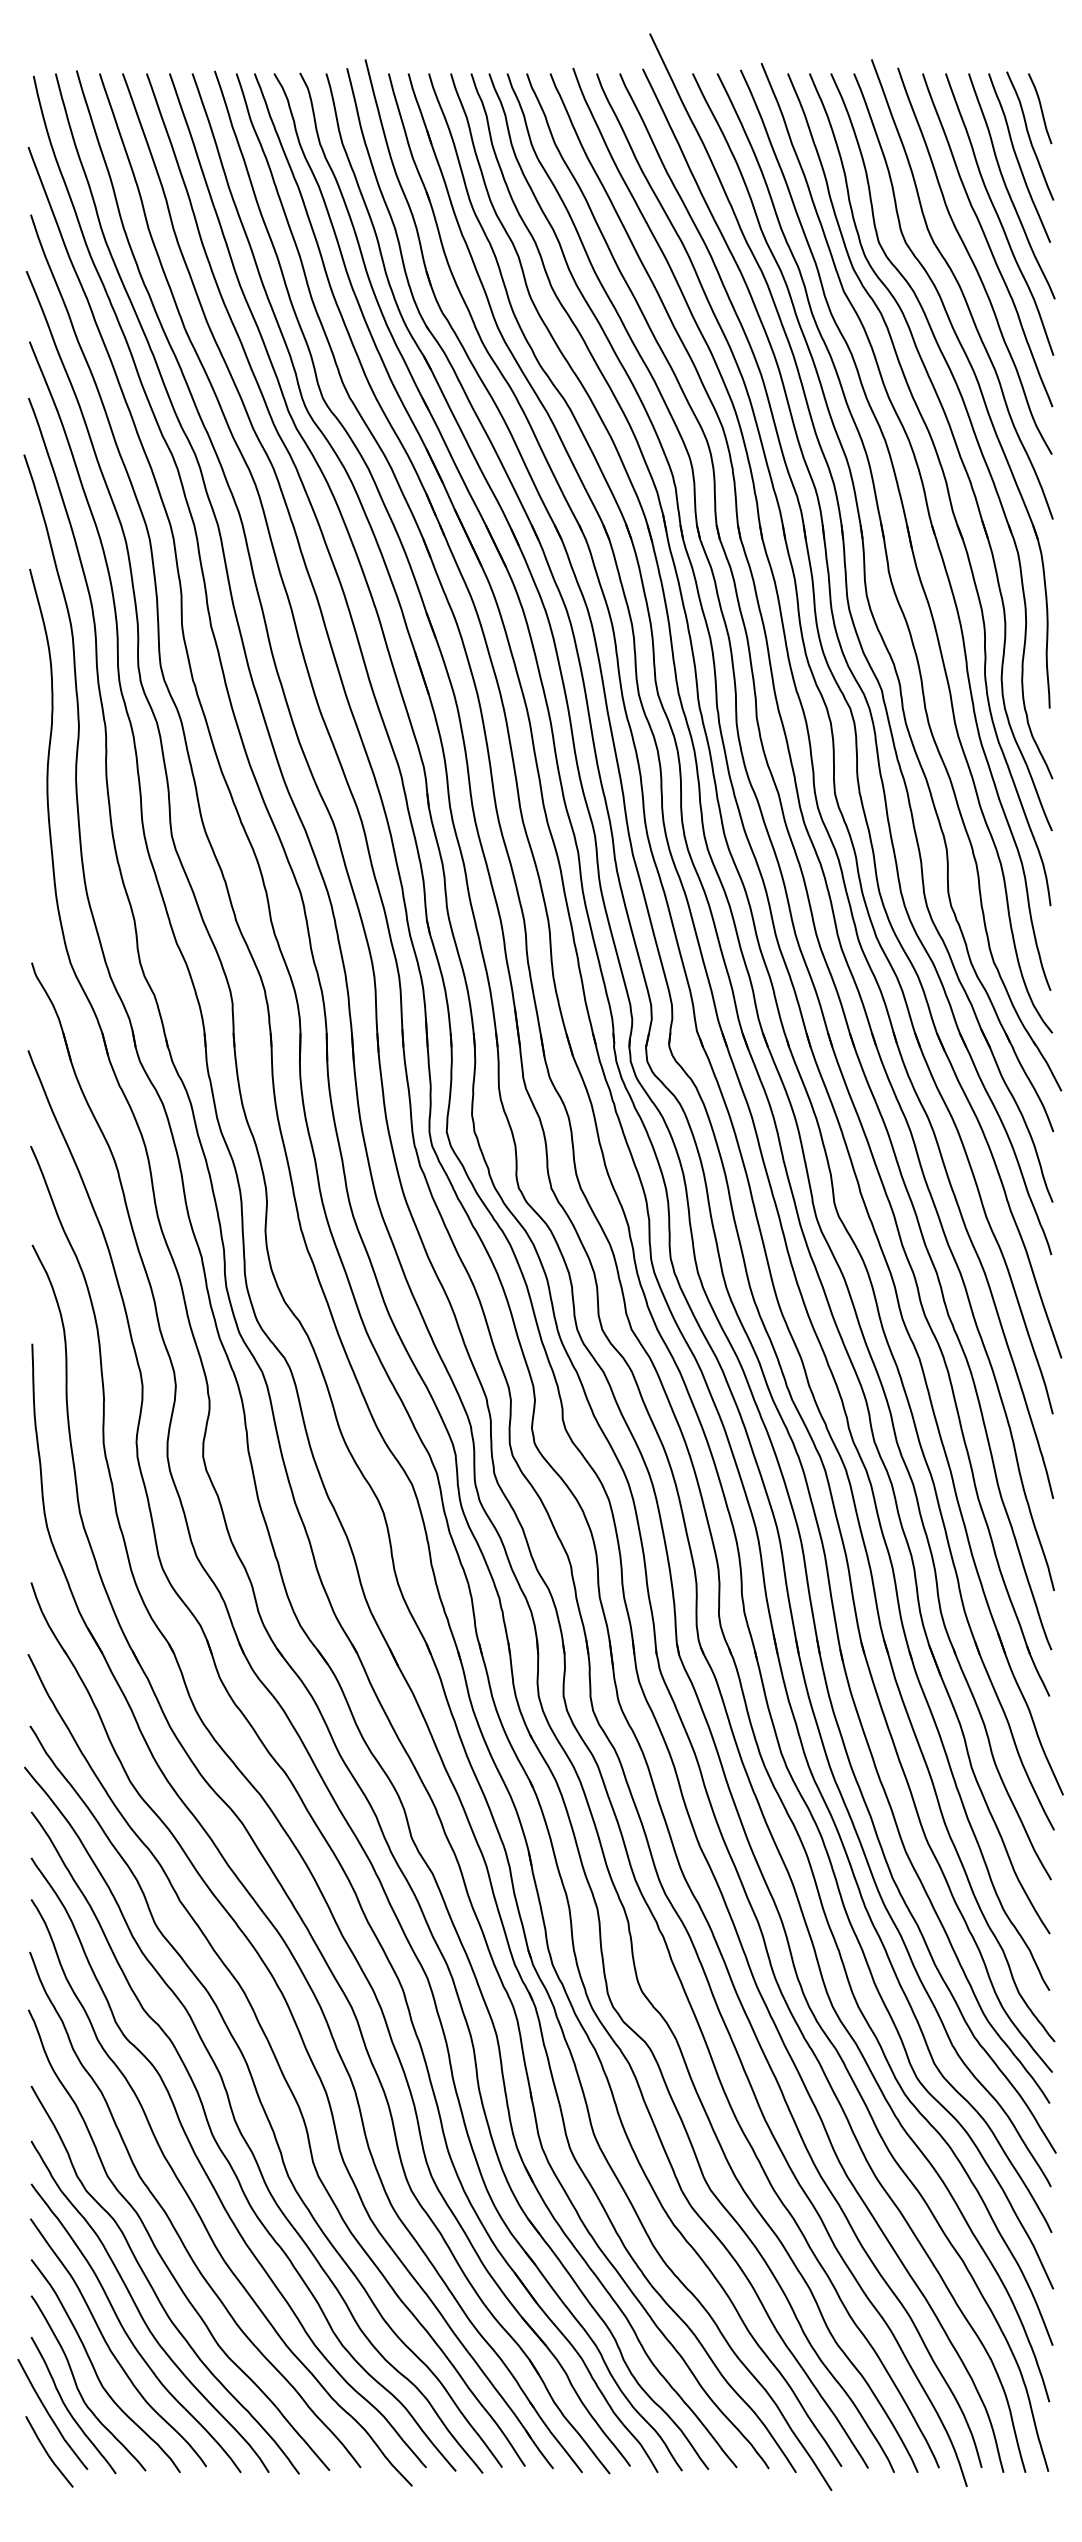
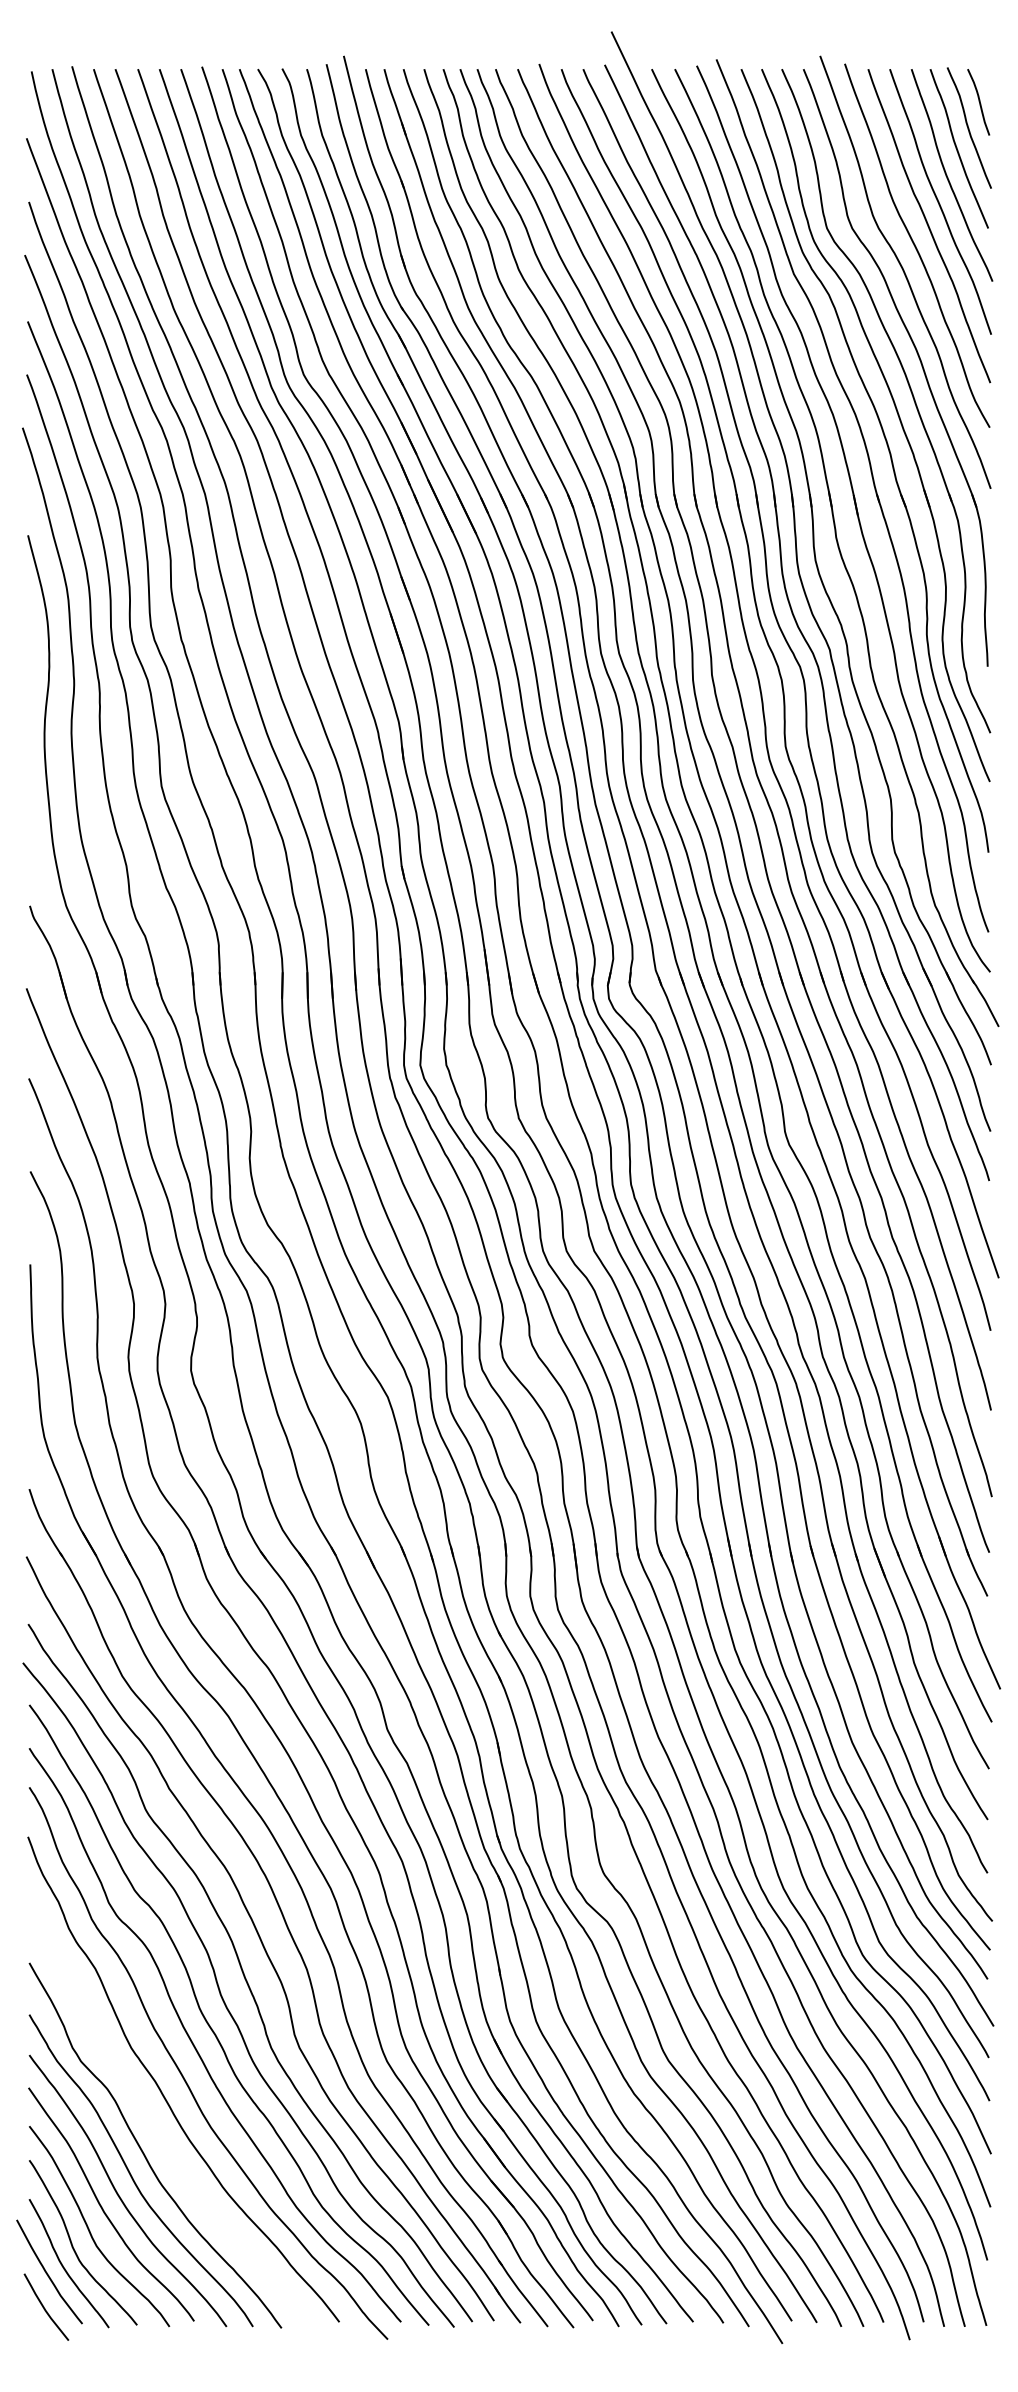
curve: (158, 2250) -> (149, 2117), removed

